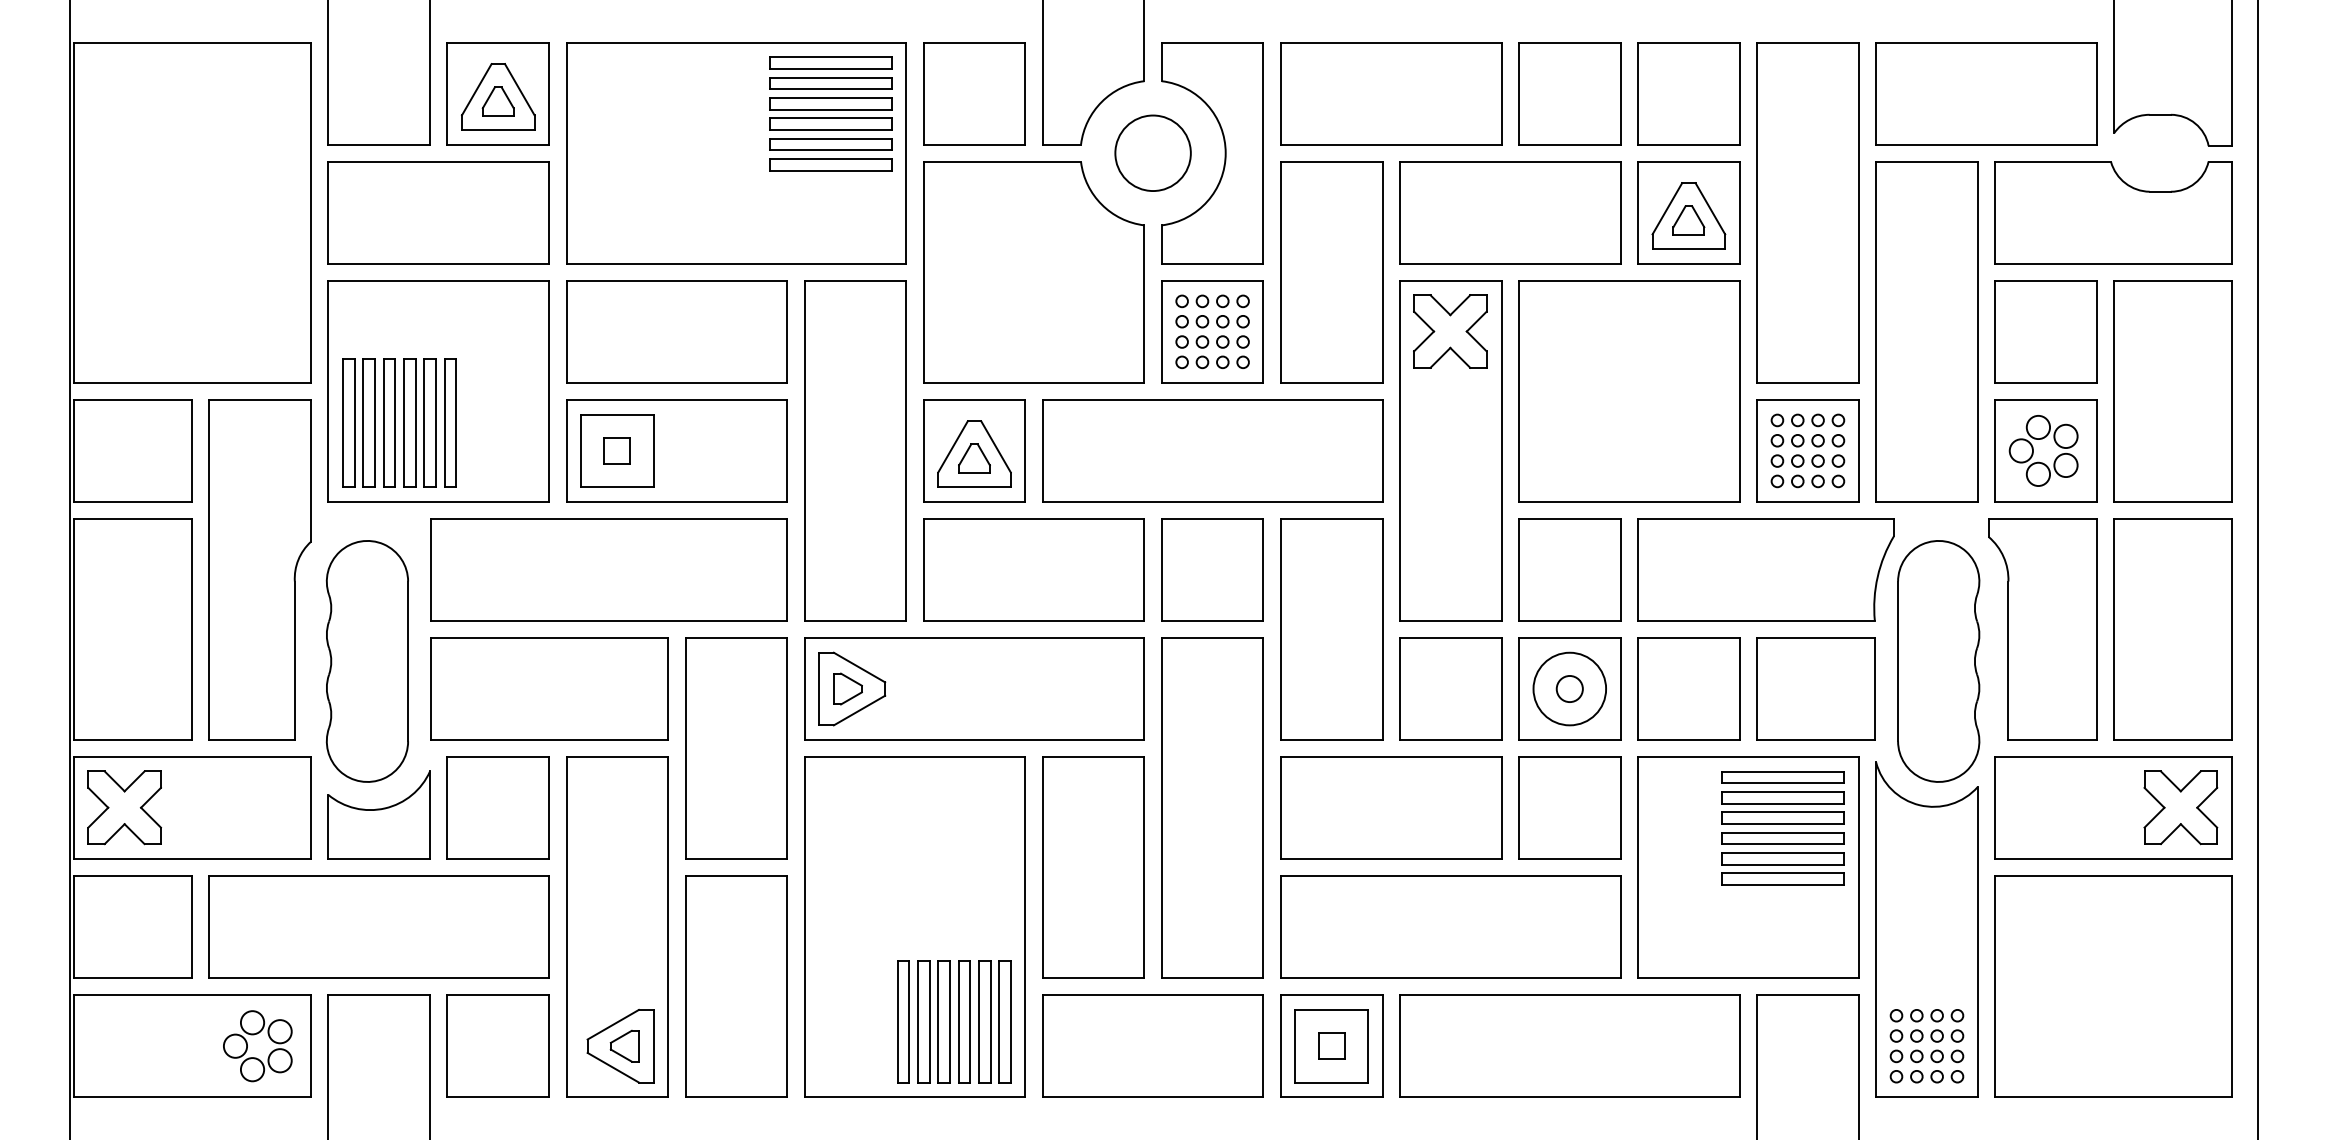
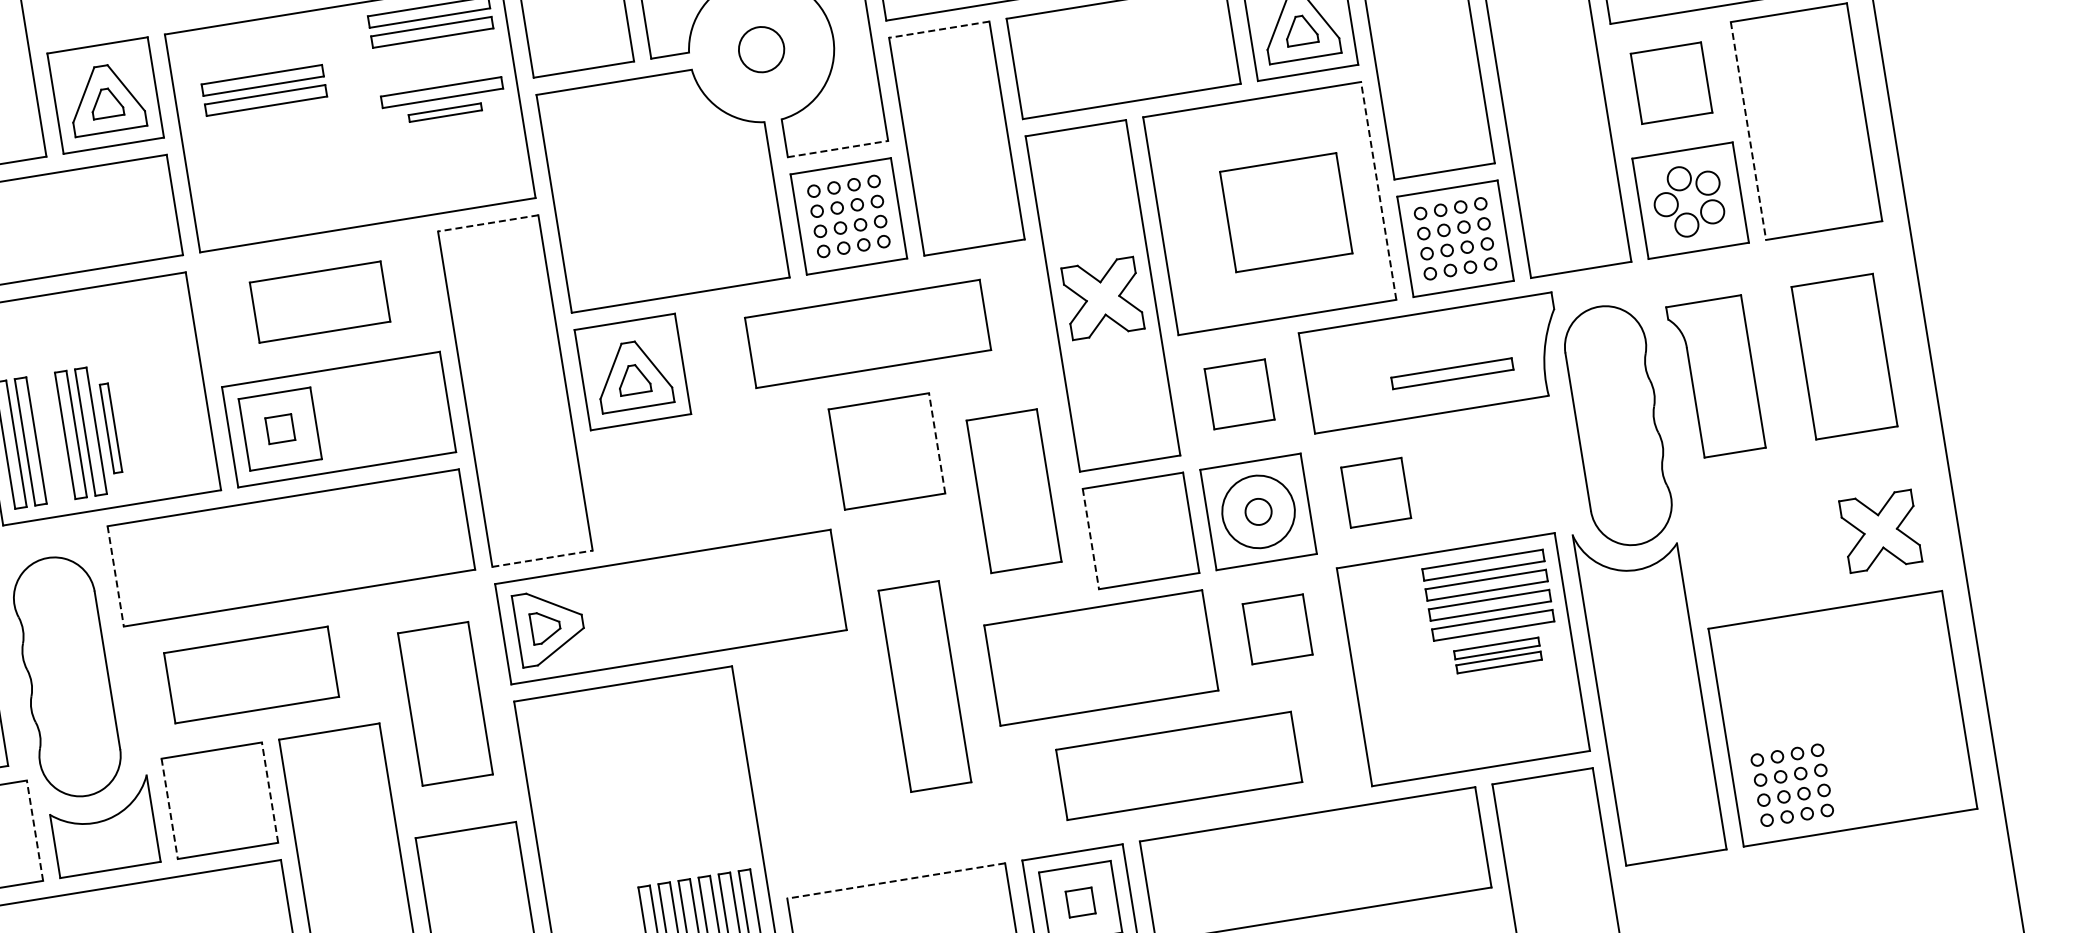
part: (830, 113) -> (264, 89), moved
circle: (1152, 153) -> (761, 49), size x0.6
line: (1331, 162) -> (939, 30), solid -> dashed
part: (830, 164) -> (444, 112), size x0.6
line: (1212, 263) -> (837, 148), solid -> dashed
line: (855, 281) -> (488, 223), solid -> dashed
part: (676, 331) -> (319, 301), size x0.6
part: (1450, 331) -> (1103, 298), moved
part: (2045, 331) -> (1670, 82), size x0.7
line: (1739, 390) -> (1378, 190), solid -> dashed
line: (2114, 391) -> (1748, 131), solid -> dashed
part: (389, 422) -> (50, 437), removed
part: (450, 422) -> (111, 427), size x0.7
part: (1212, 450) -> (867, 333), size x0.7
line: (431, 569) -> (115, 575), solid -> dashed
part: (1033, 569) -> (710, 479), removed
line: (1263, 569) -> (937, 442), solid -> dashed
part: (1569, 569) -> (1239, 393), size x0.6
part: (1782, 583) -> (1451, 373), added
line: (855, 620) -> (542, 558), solid -> dashed
part: (1331, 629) -> (1013, 491), size x0.7
part: (2042, 629) -> (1715, 377), size x0.7
part: (2172, 629) -> (1844, 356), size x0.7
part: (549, 688) -> (251, 674), size x0.7
part: (1688, 688) -> (1375, 492), size x0.6
part: (1815, 688) -> (1285, 212), moved
line: (1399, 689) -> (1090, 539), solid -> dashed
part: (736, 748) -> (445, 703), size x0.7
part: (1212, 807) -> (924, 685), size x0.6
part: (1569, 807) -> (1277, 628), size x0.6
part: (2113, 807) -> (1814, 541), removed
line: (311, 808) -> (35, 831), solid -> dashed
line: (447, 808) -> (169, 809), solid -> dashed
line: (549, 808) -> (270, 792), solid -> dashed
part: (1093, 867) -> (816, 764), removed
part: (1782, 868) -> (1497, 655), size x0.7
part: (1450, 926) -> (1178, 765), size x0.7
line: (1152, 995) -> (895, 881), solid -> dashed
part: (1921, 1051) -> (1787, 791), moved

